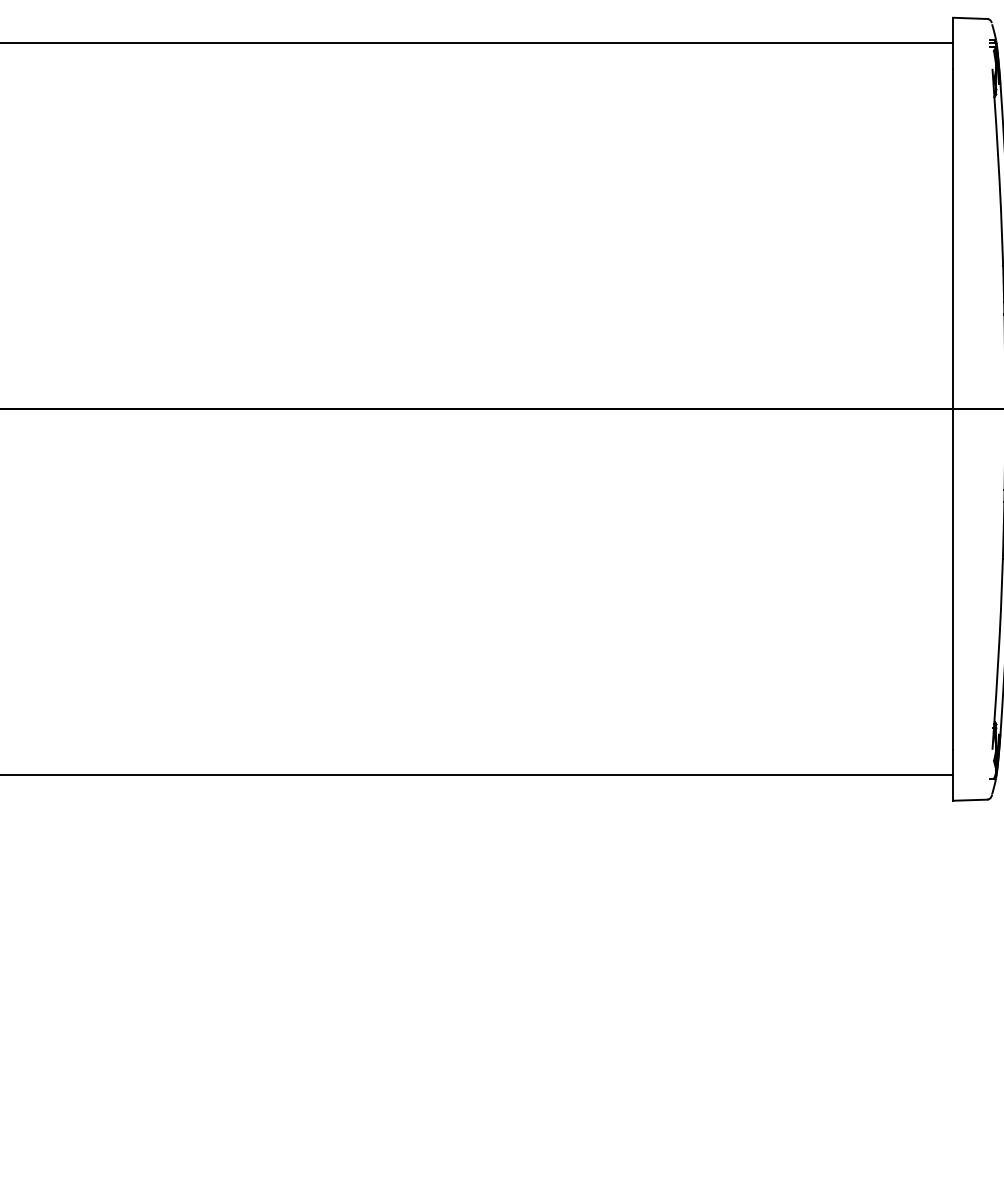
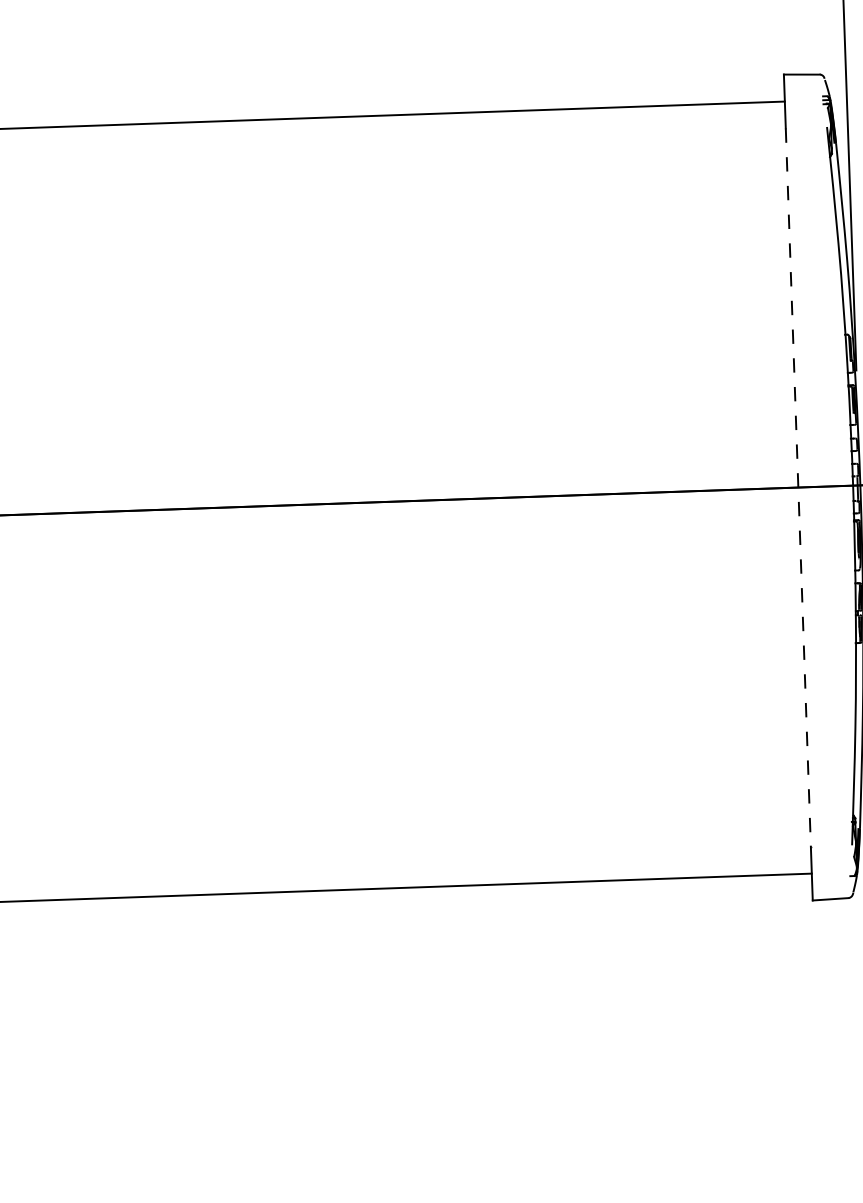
line: (953, 409) -> (798, 487), solid -> dashed

